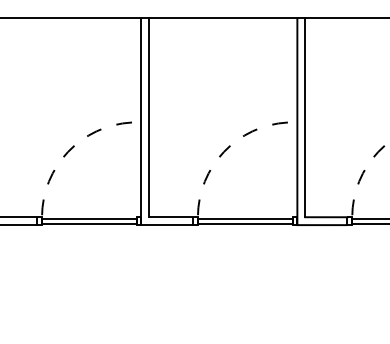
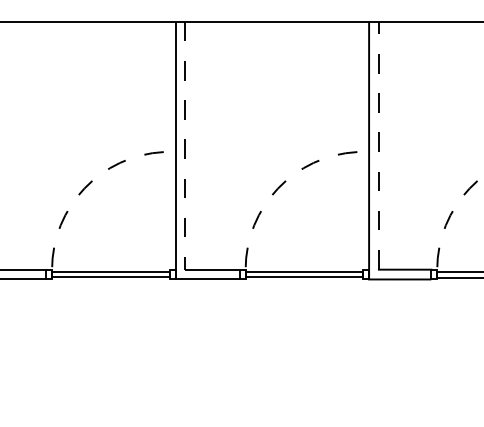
line: (149, 117) -> (185, 145), solid -> dashed
line: (305, 117) -> (379, 145), solid -> dashed

